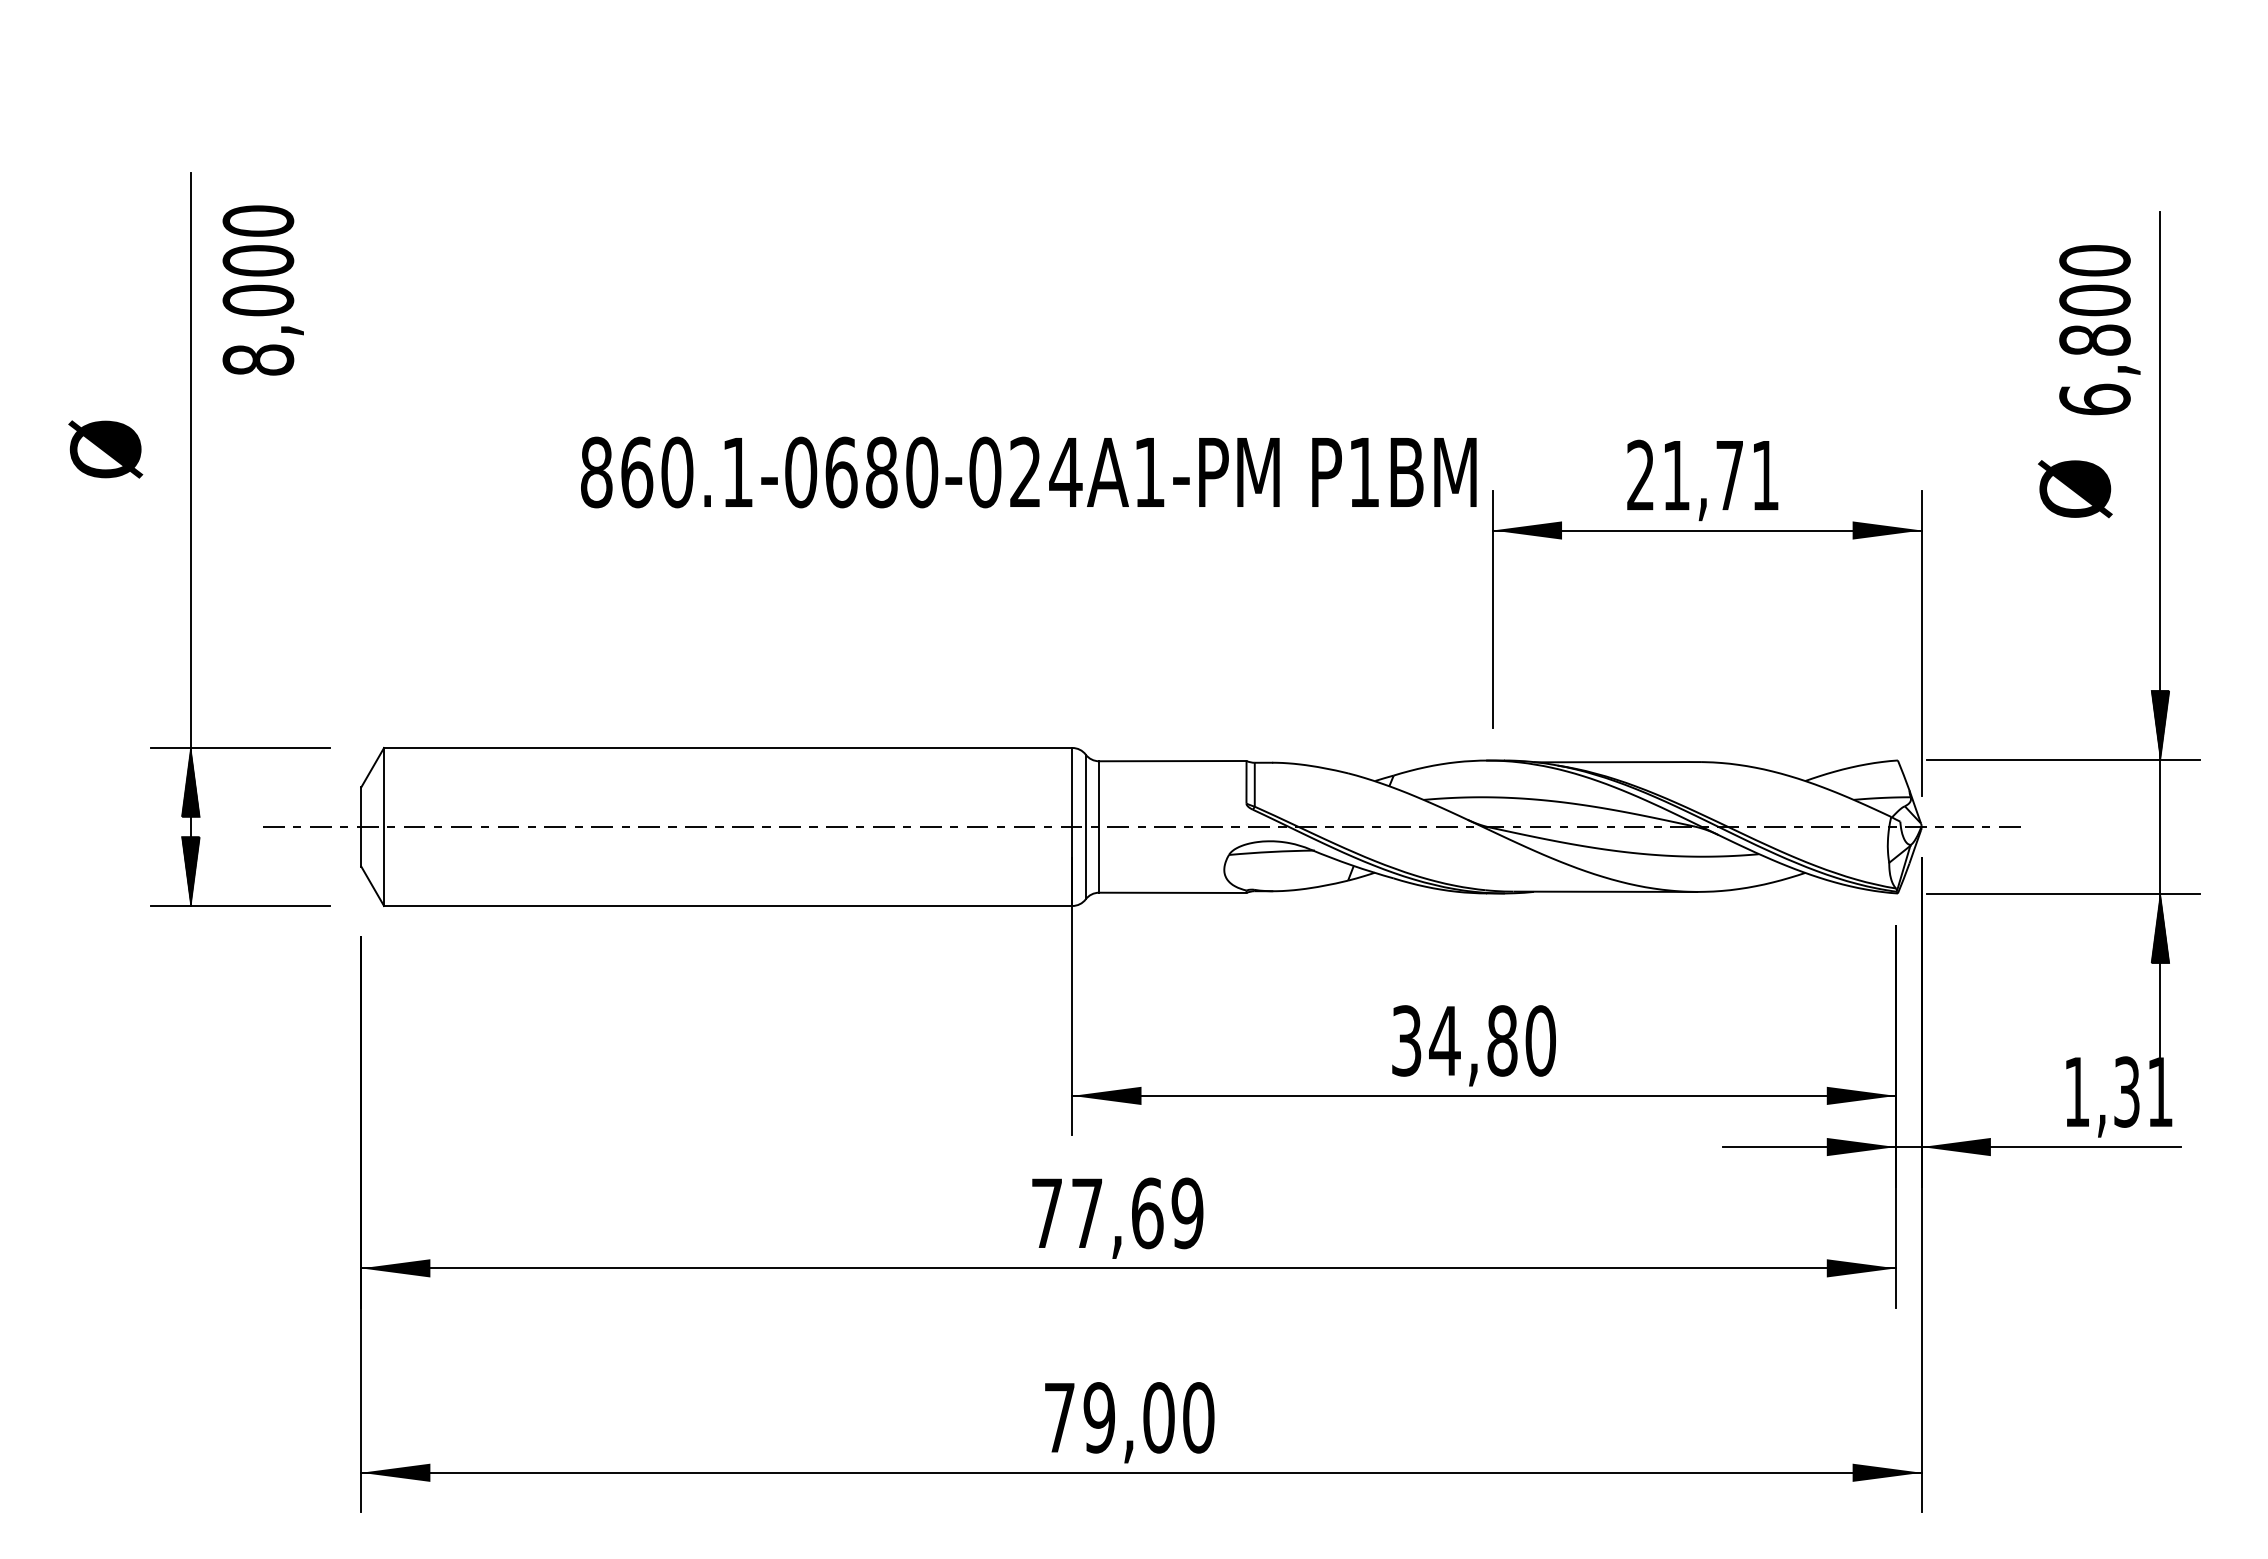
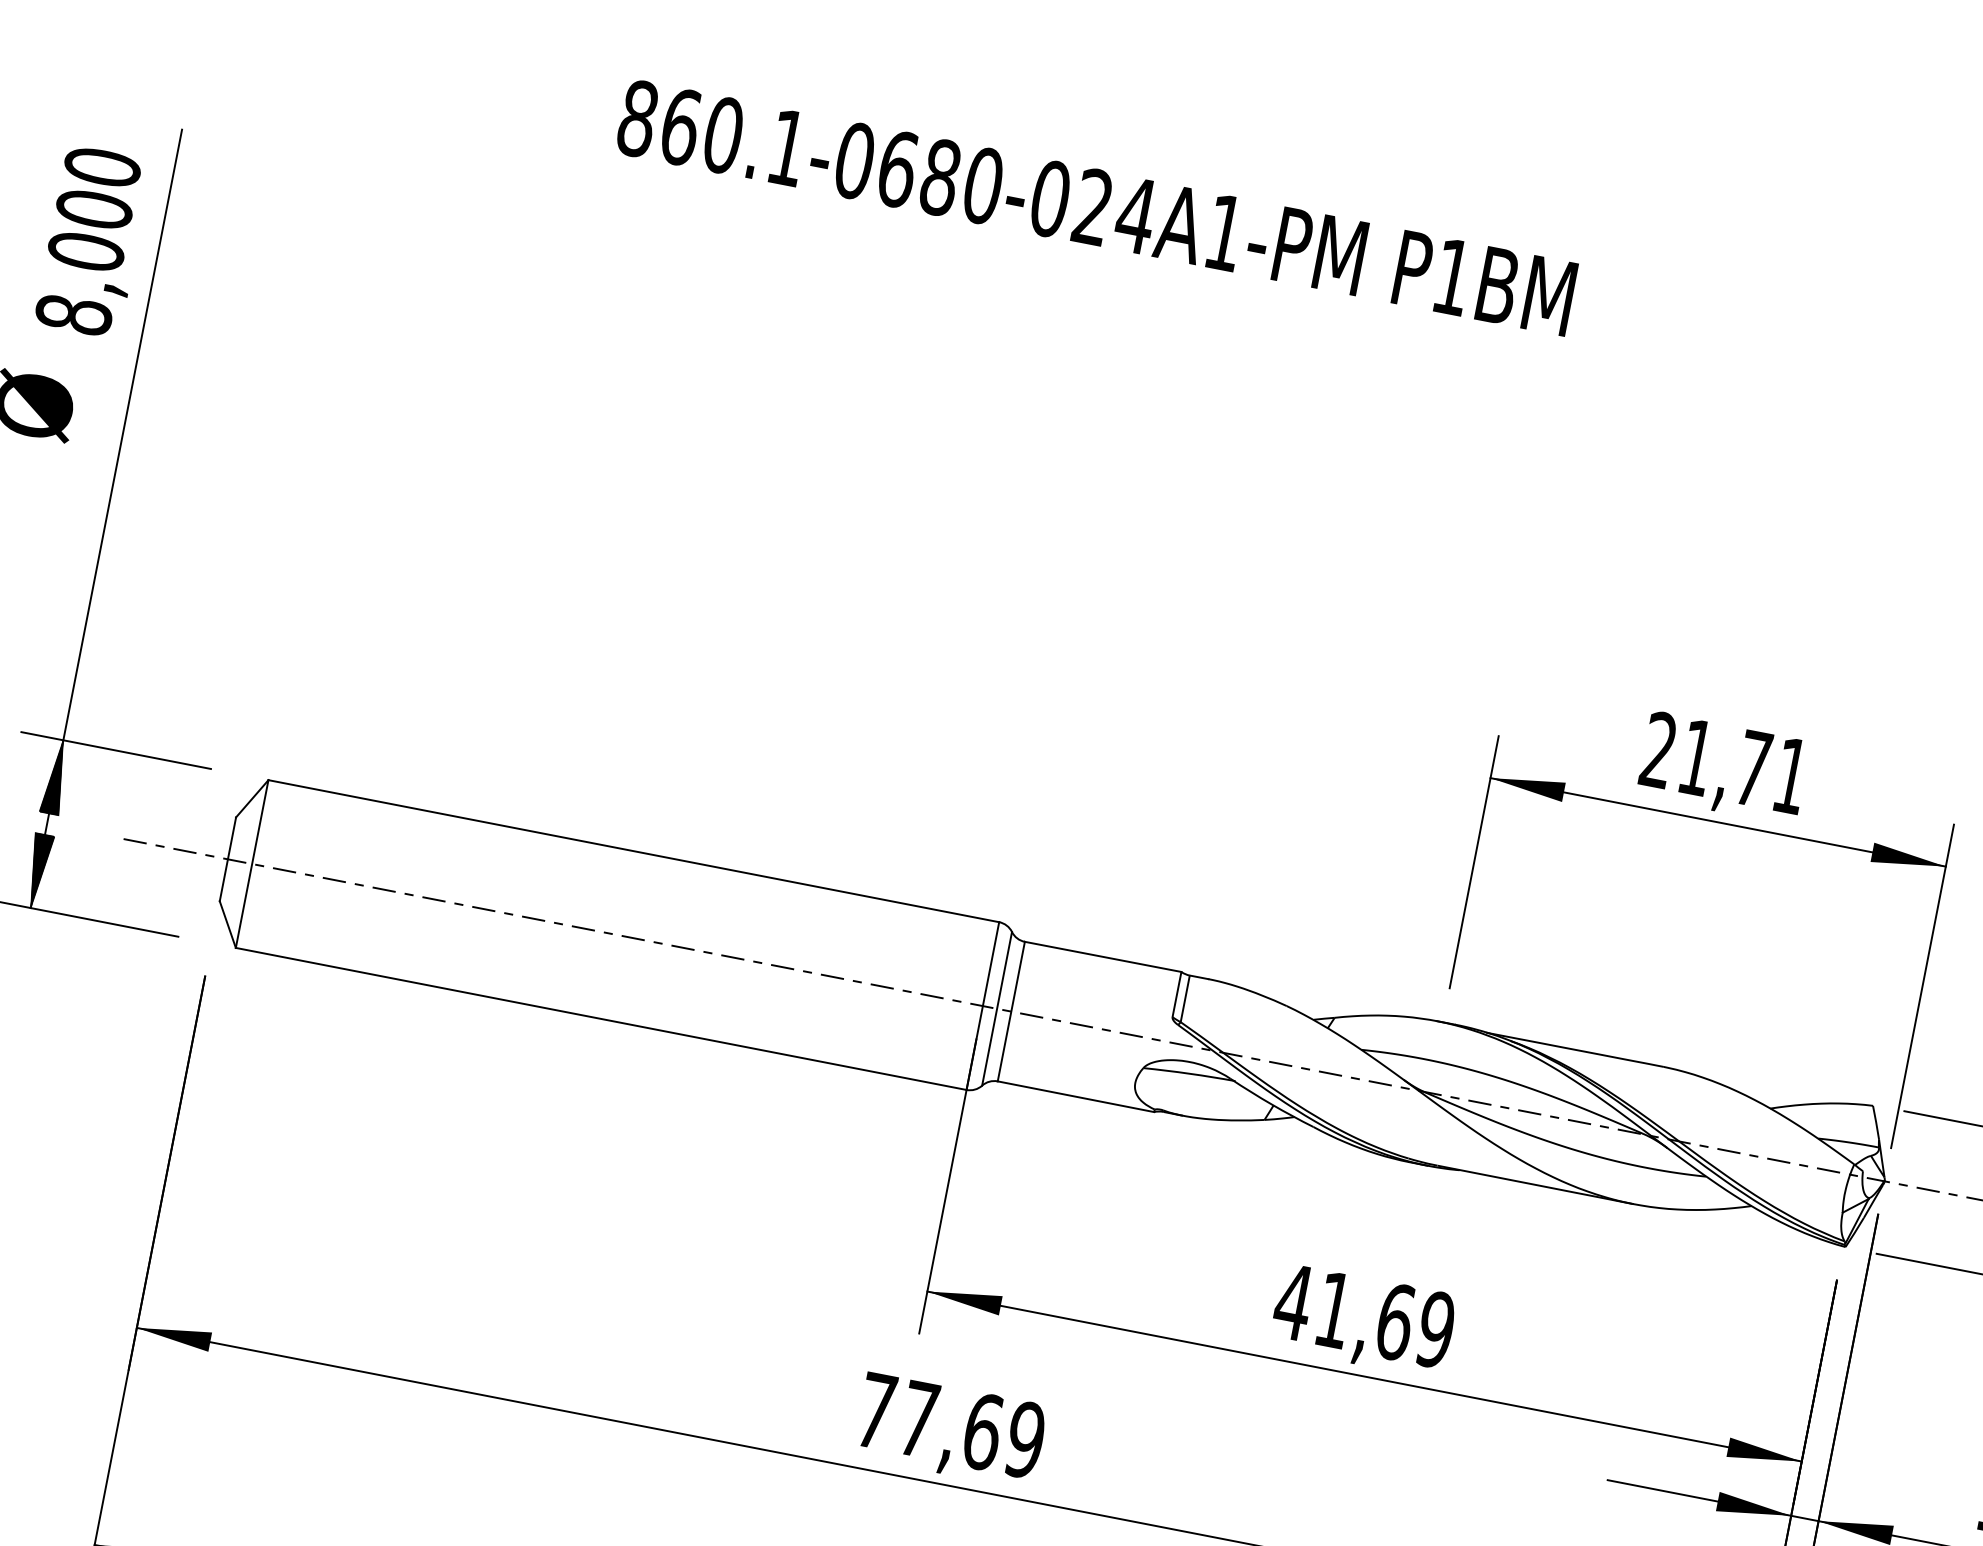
text: (262, 290) -> (92, 241), moved
text: (1028, 472) -> (1096, 207), moved
text: (1472, 1040) -> (1363, 1315), 34,80 -> 41,69

